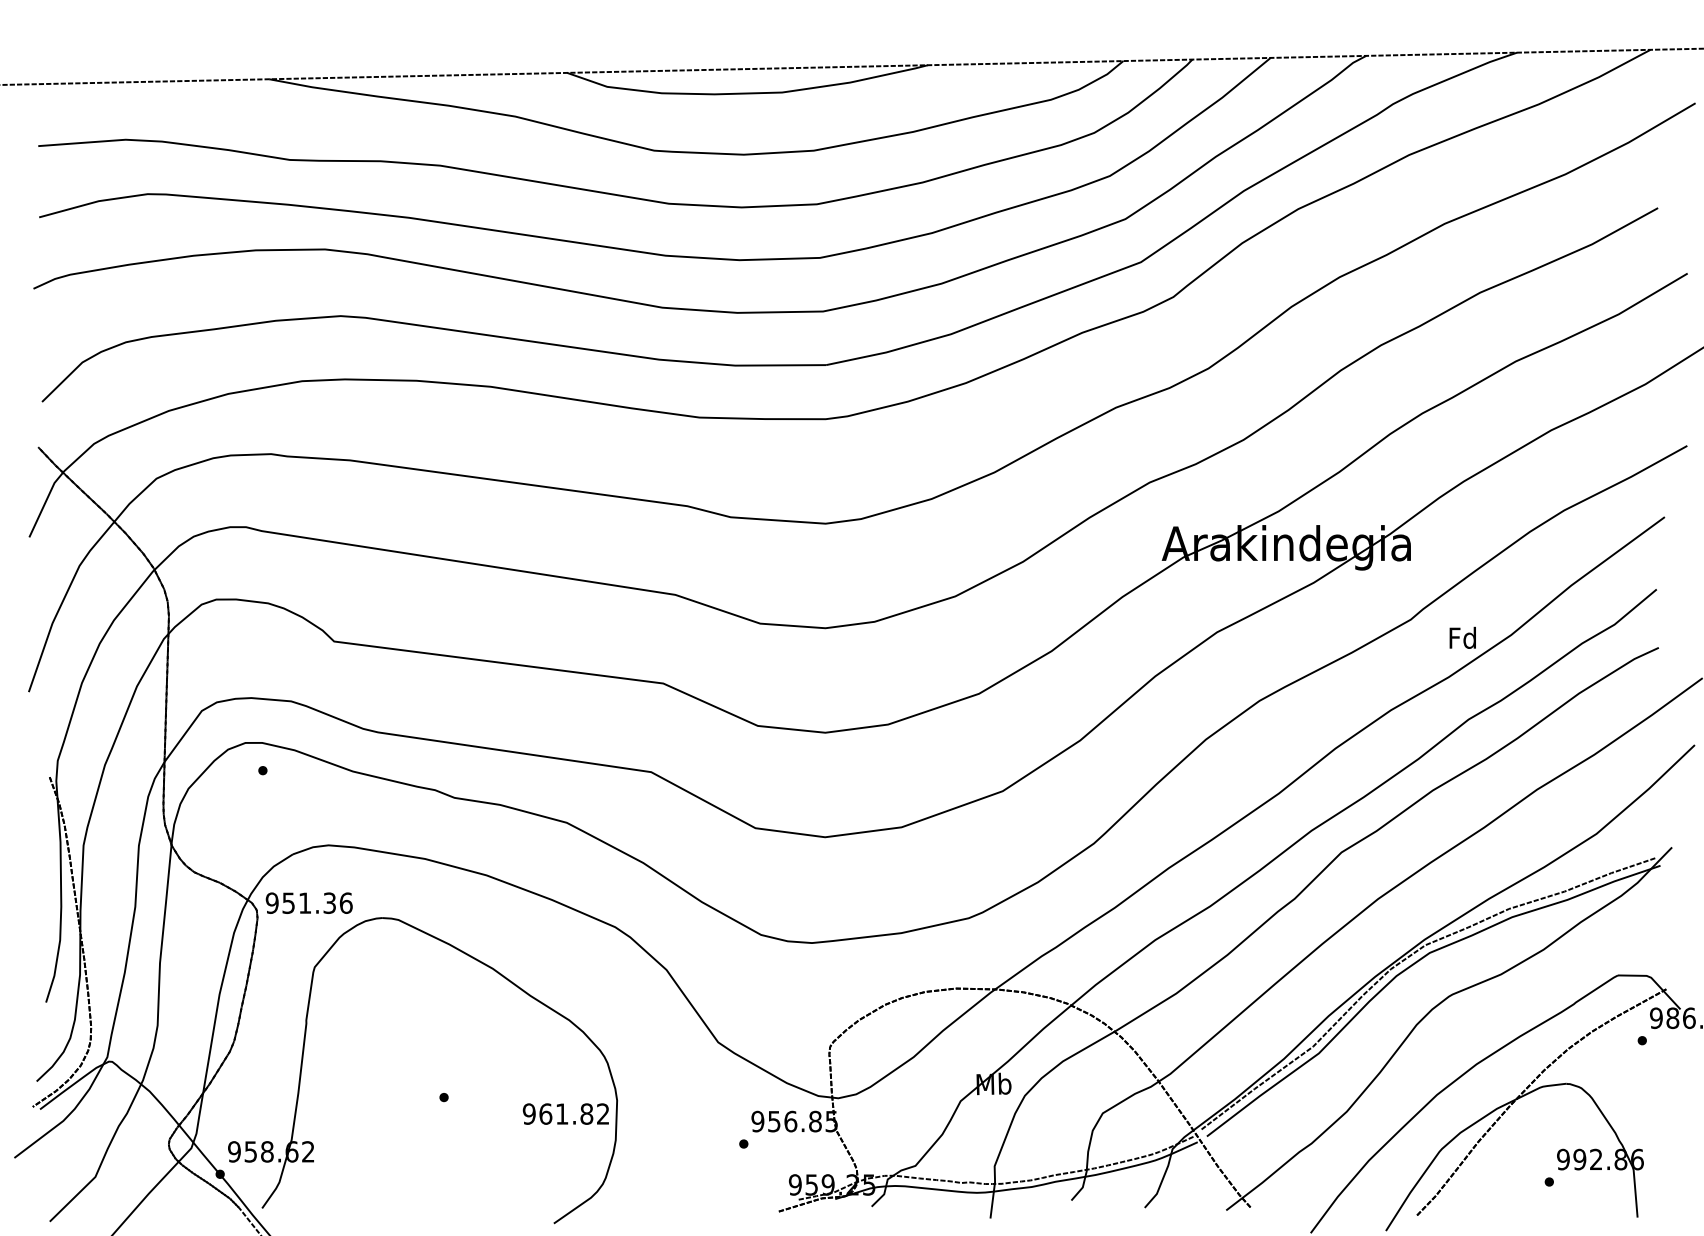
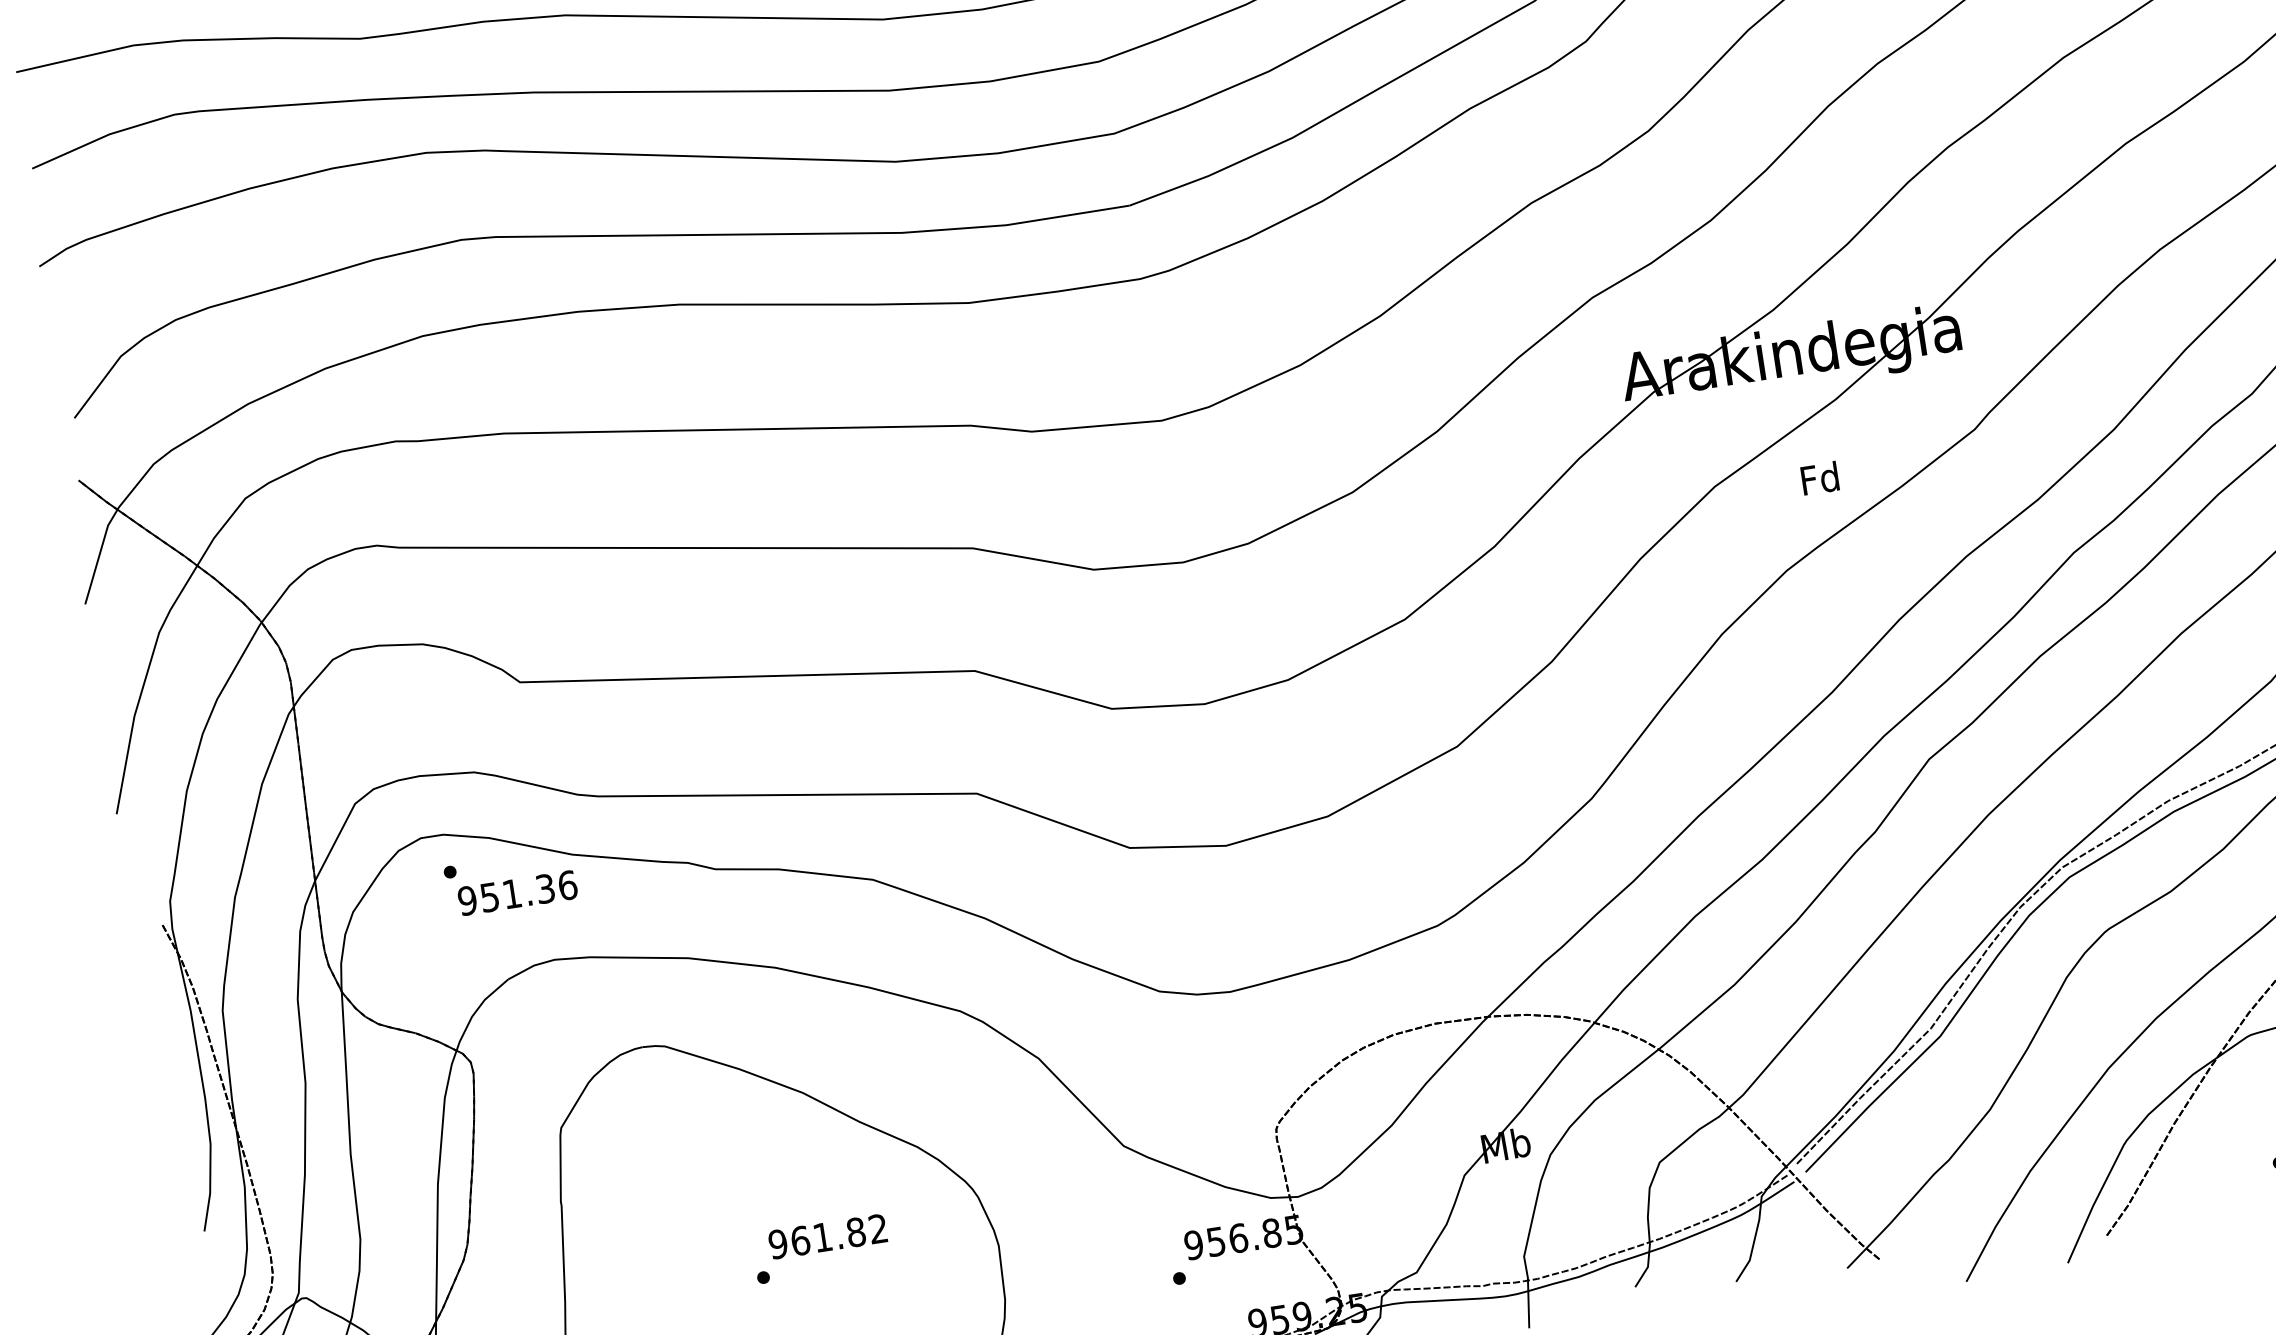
text: (1462, 637) -> (1819, 477), moved
text: (308, 902) -> (516, 892), moved
text: (565, 1113) -> (827, 1235), moved

